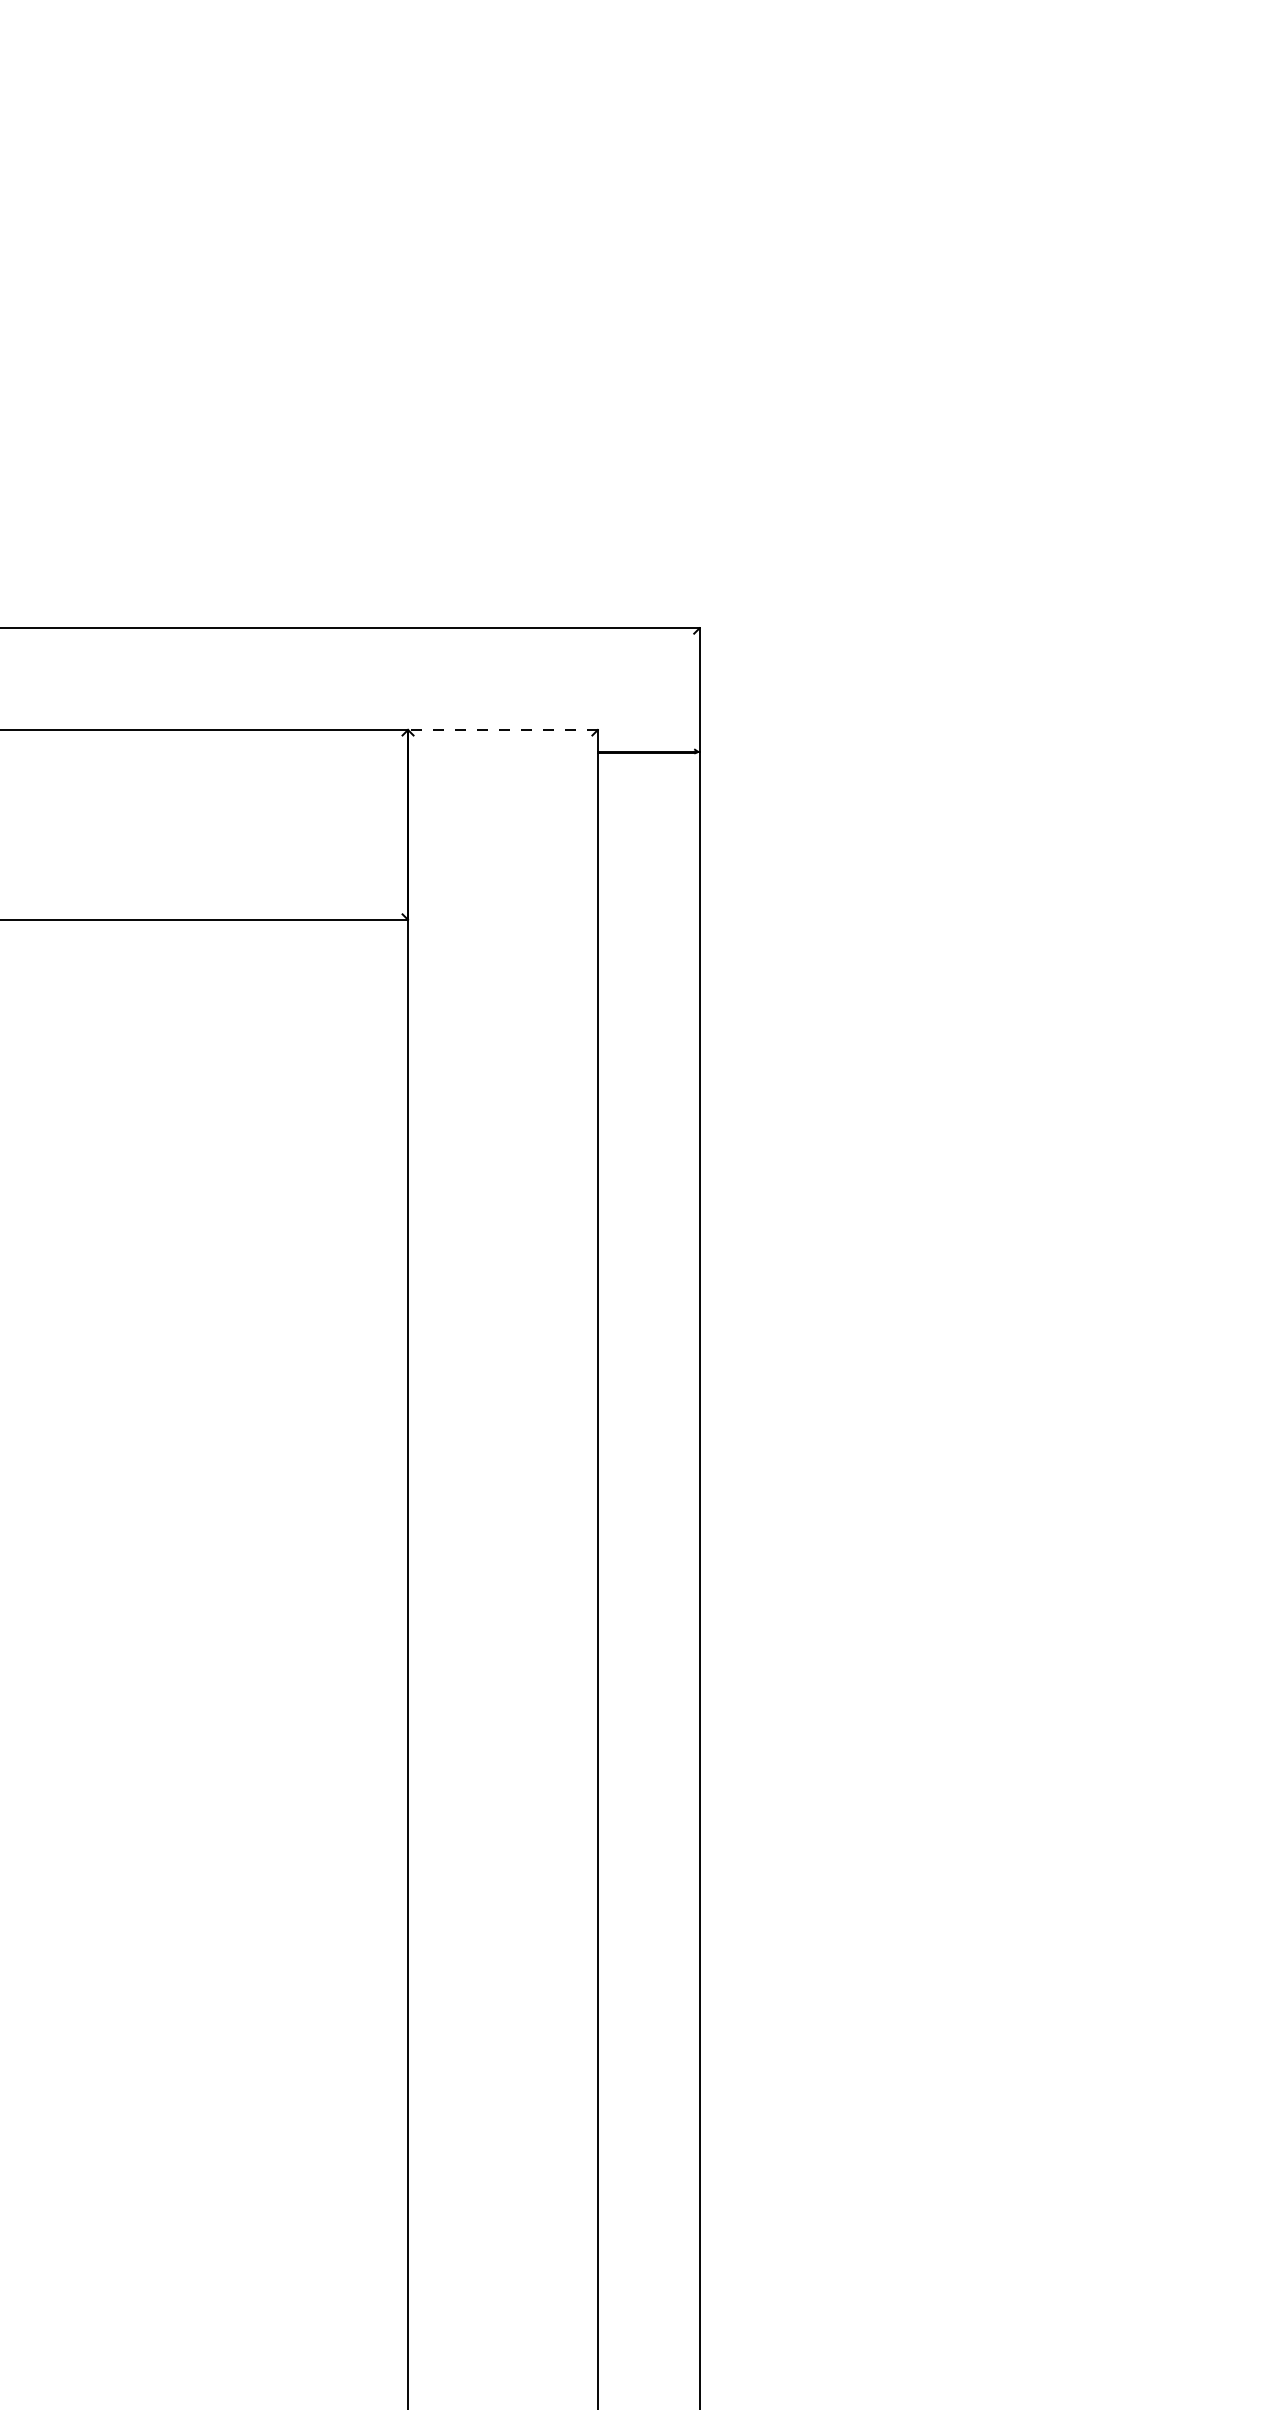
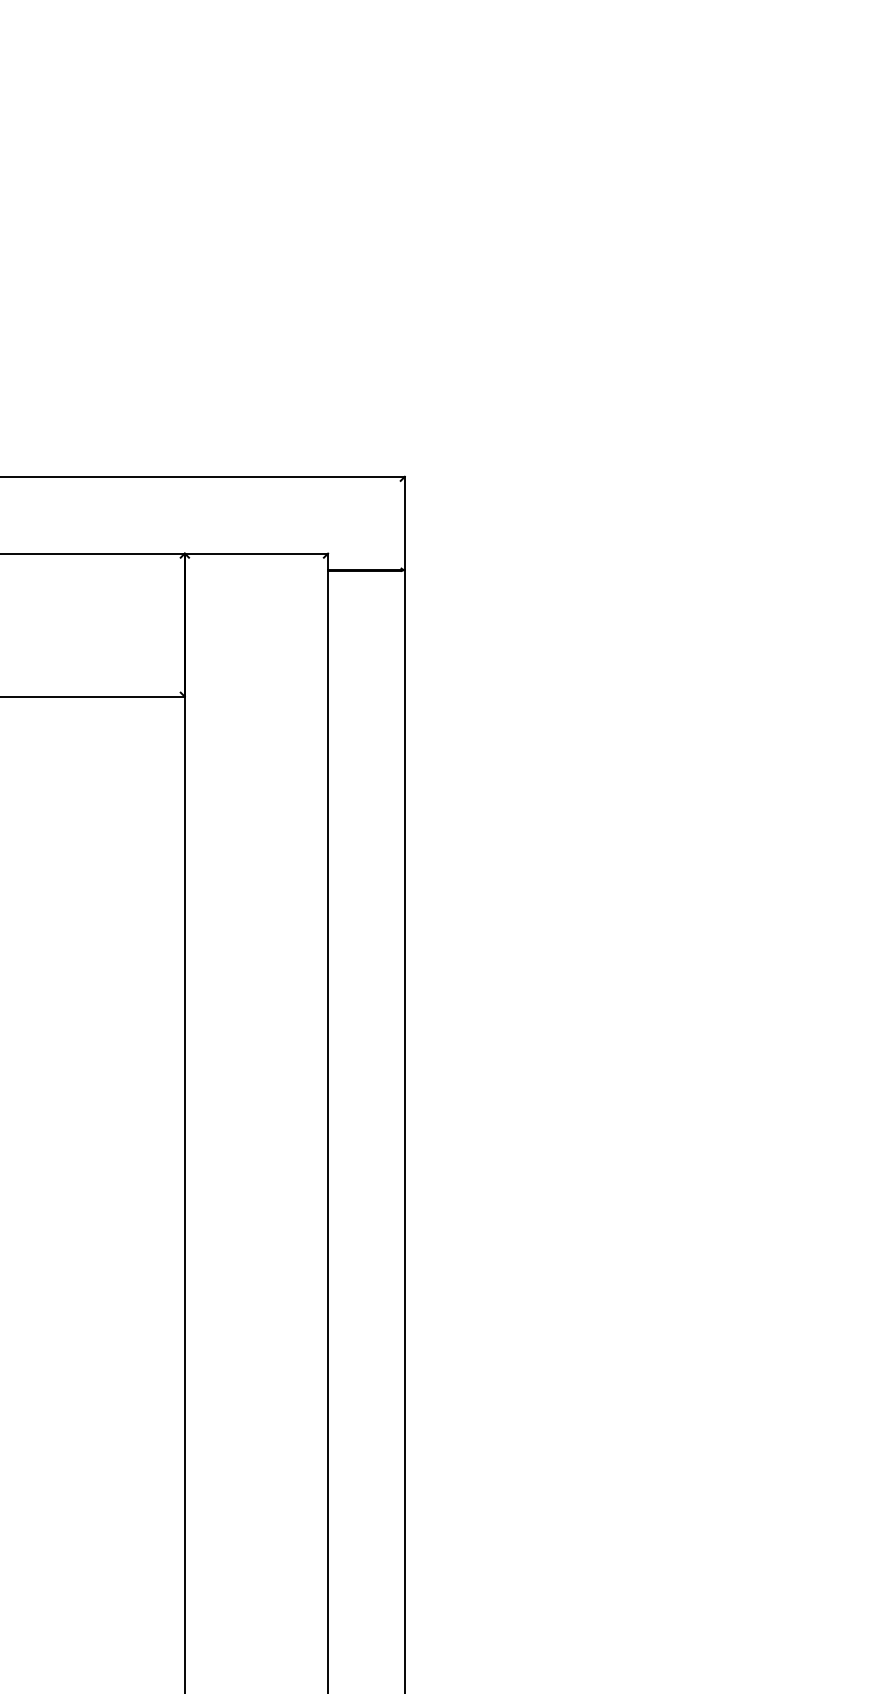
line: (502, 729) -> (256, 553), dashed -> solid

